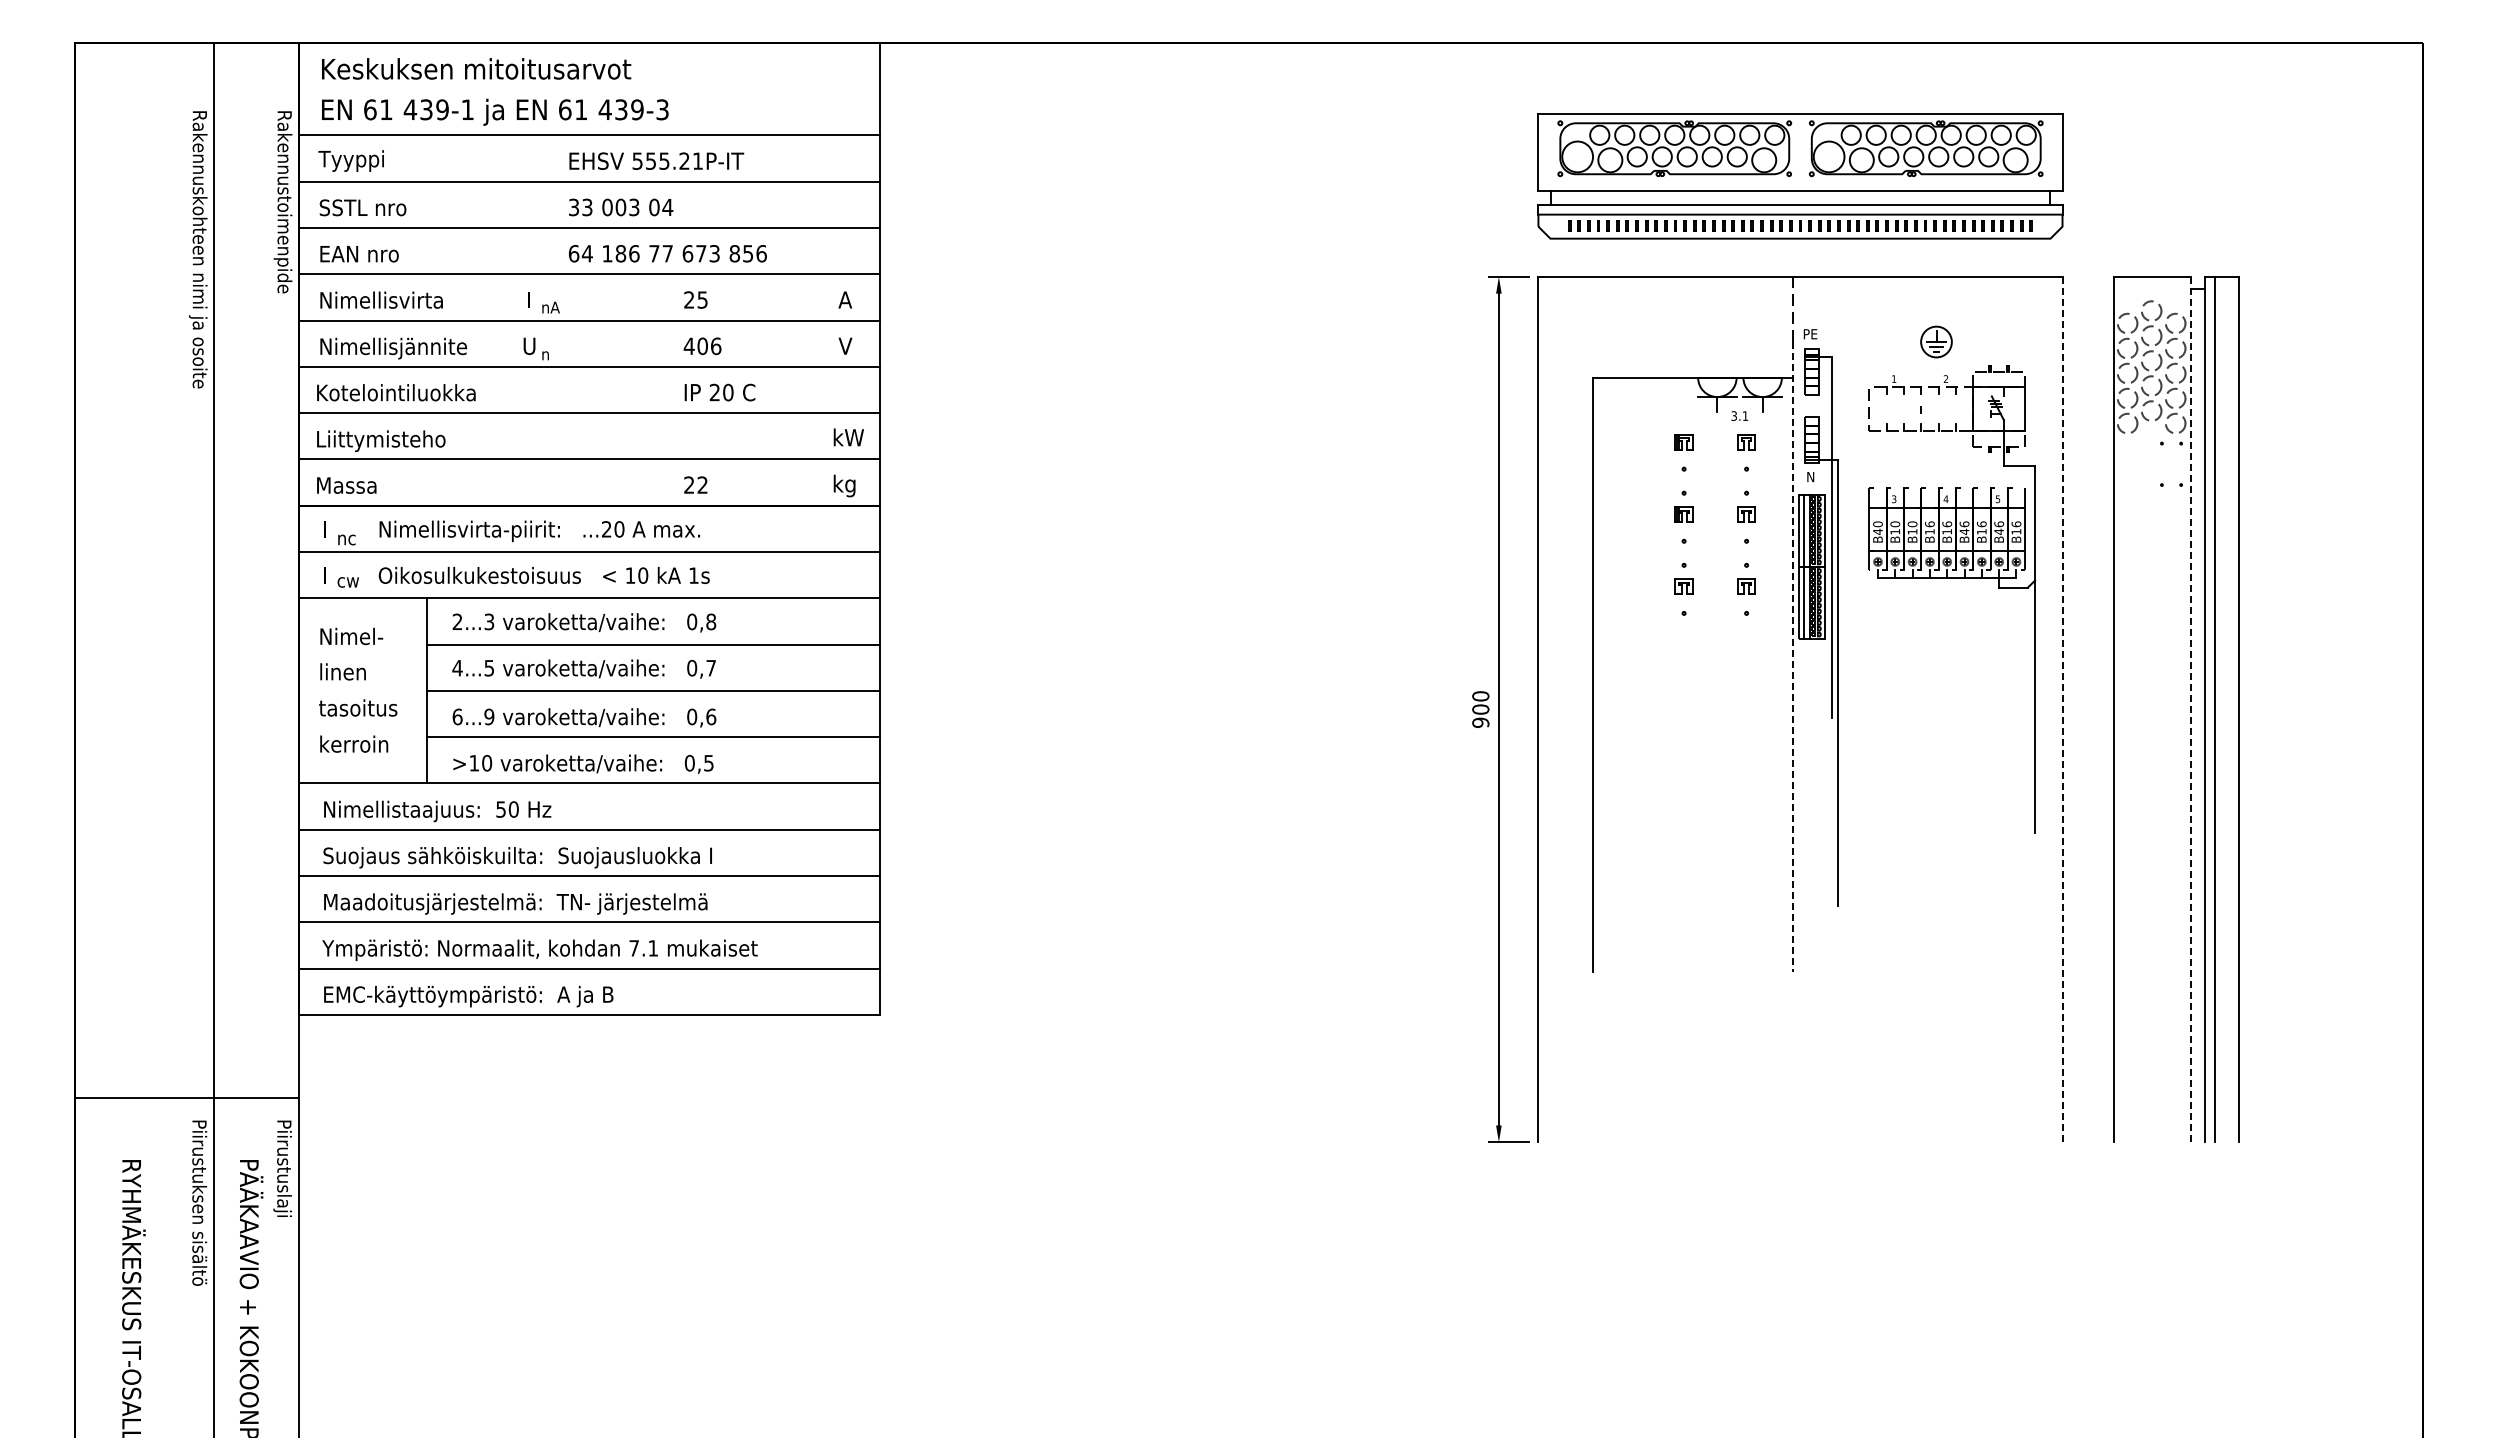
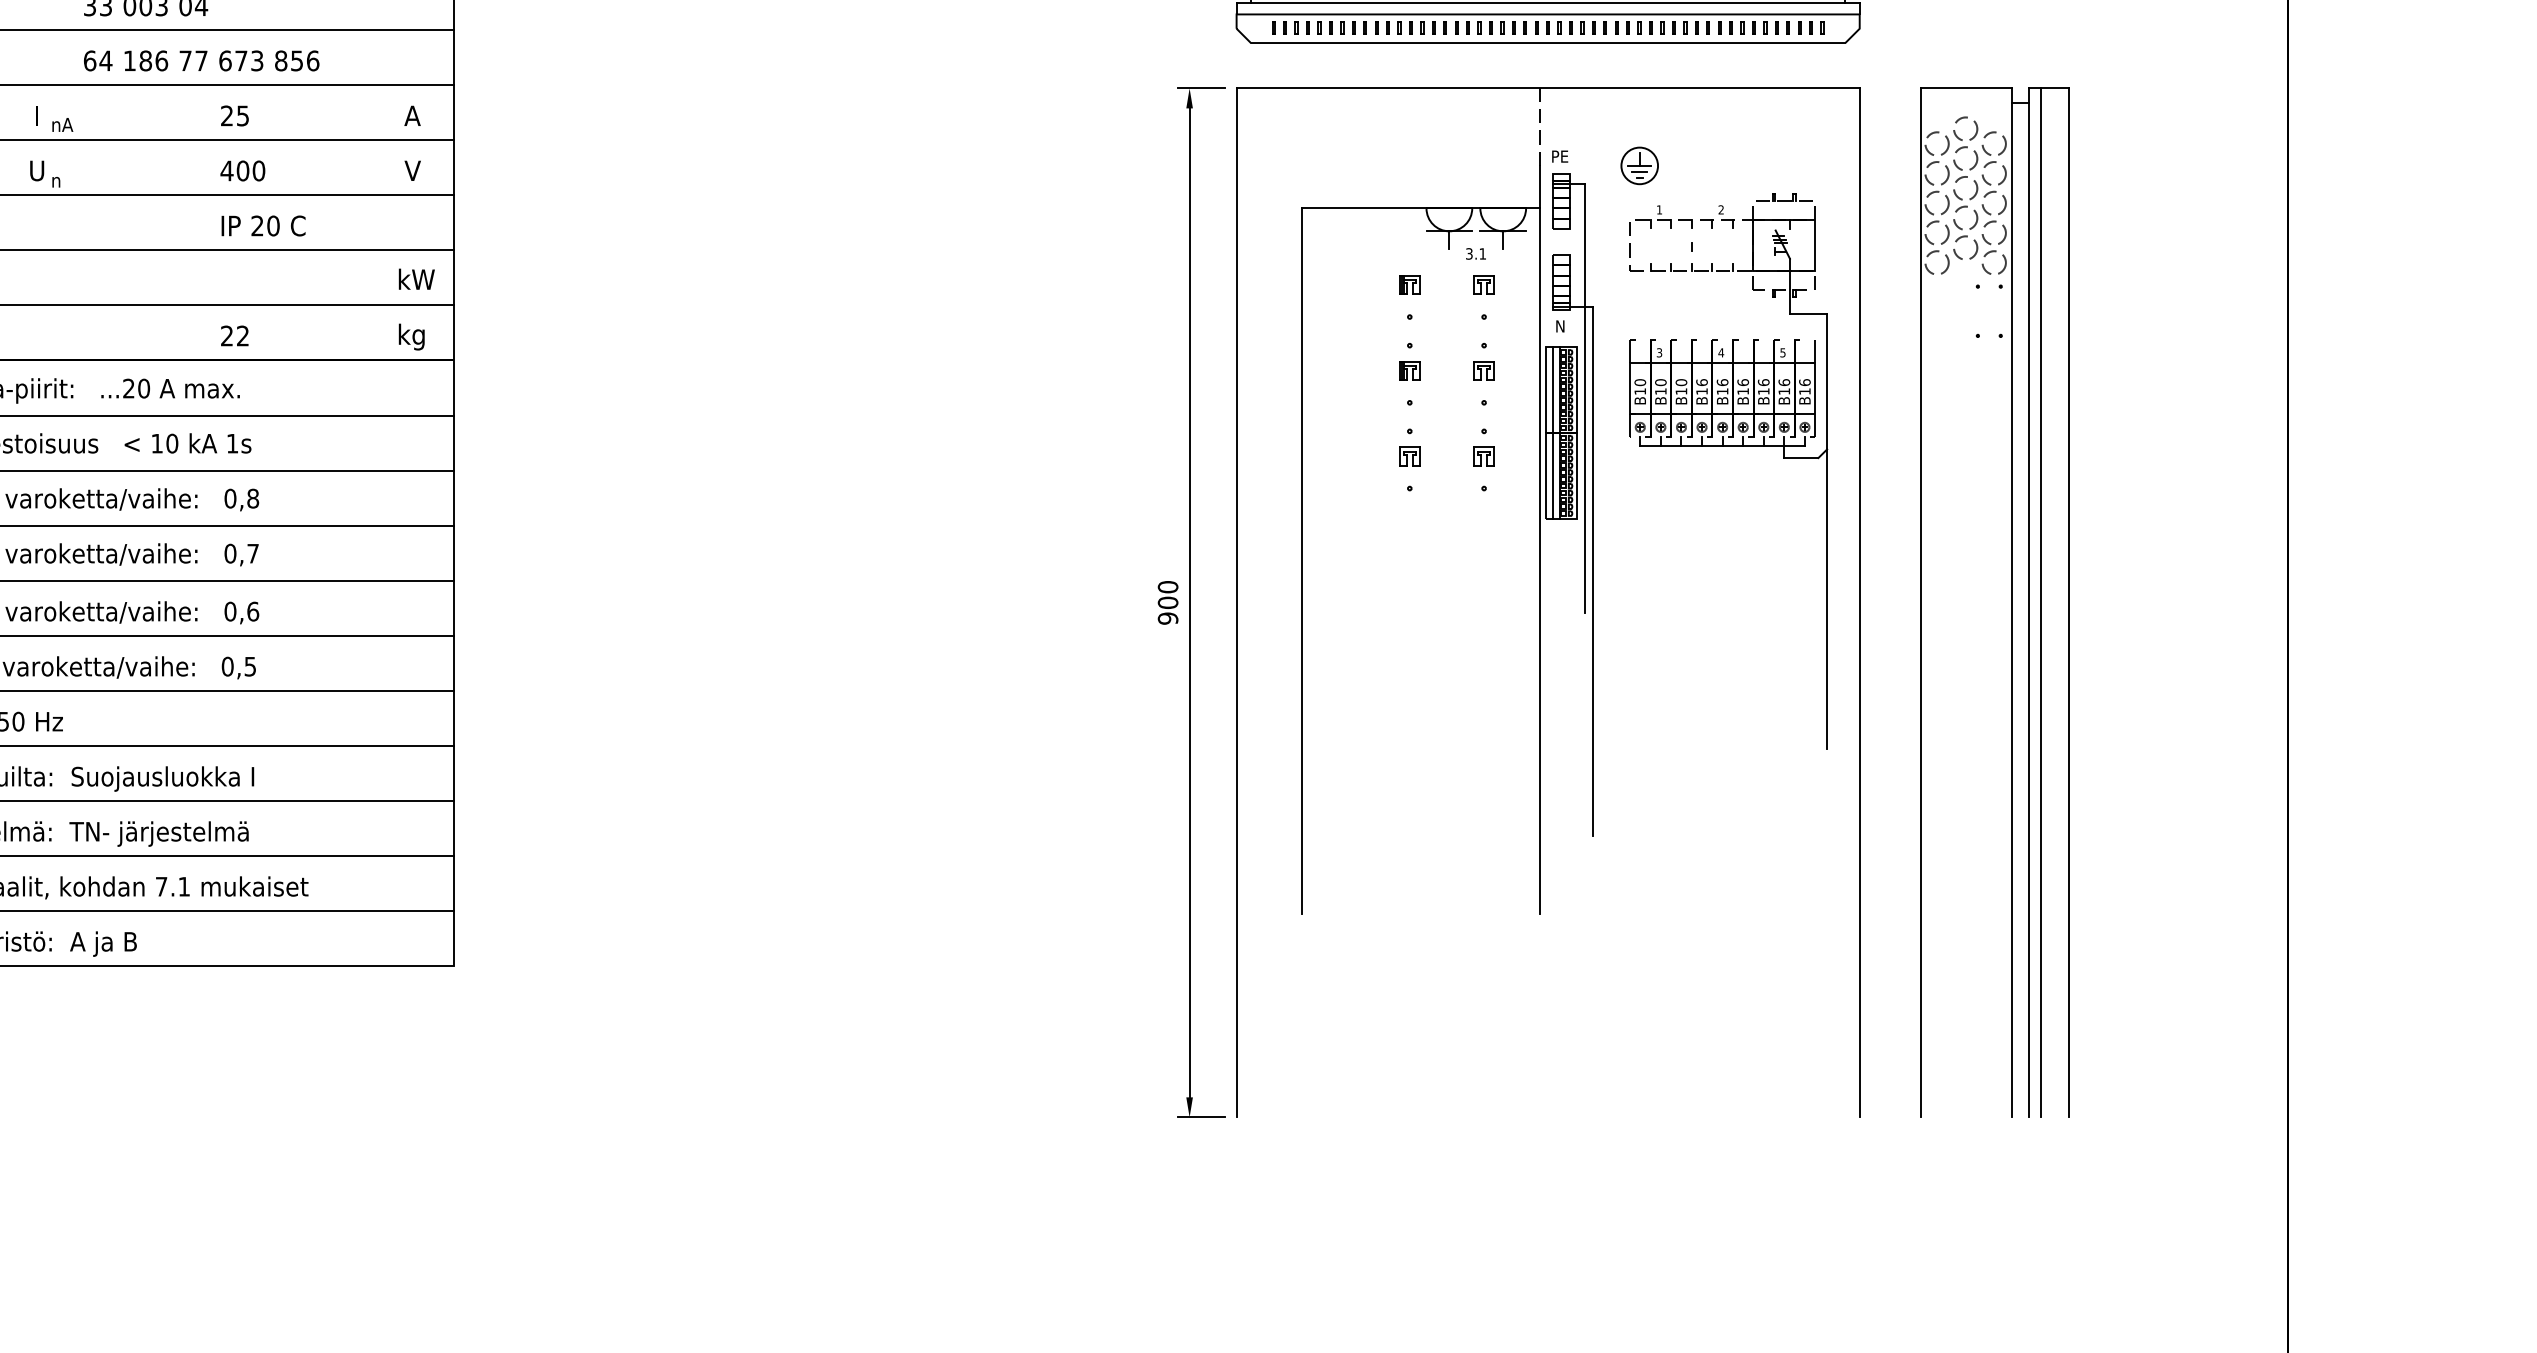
part: (1936, 341) -> (1639, 165), moved
text: (716, 345) -> (259, 170), 406 -> 400
text: (1877, 531) -> (1639, 391), B40 -> B10
text: (1964, 531) -> (1743, 391), B46 -> B16
text: (1998, 531) -> (1783, 391), B46 -> B16
line: (1793, 656) -> (1539, 539), dashed -> solid
line: (2062, 709) -> (1859, 602), dashed -> solid
line: (2190, 709) -> (2011, 602), dashed -> solid

